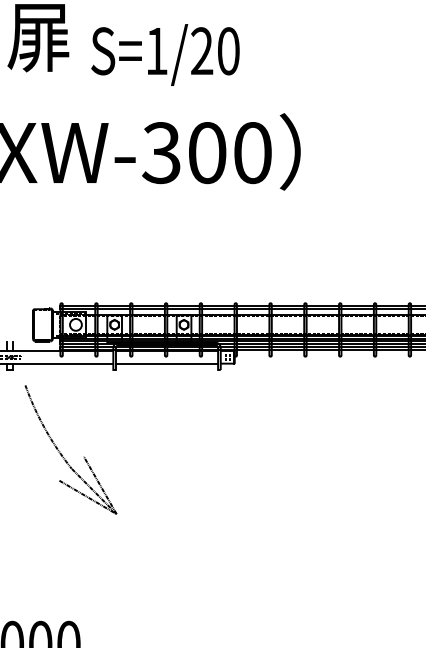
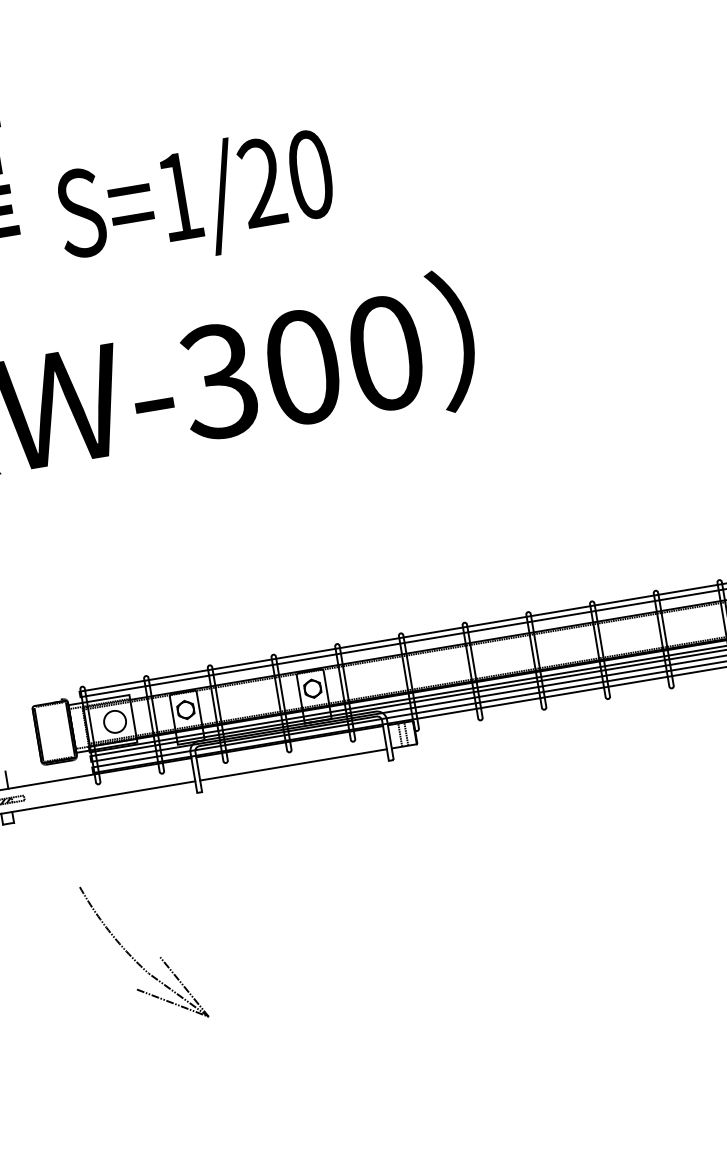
part: (70, 449) -> (143, 951), size x0.62

